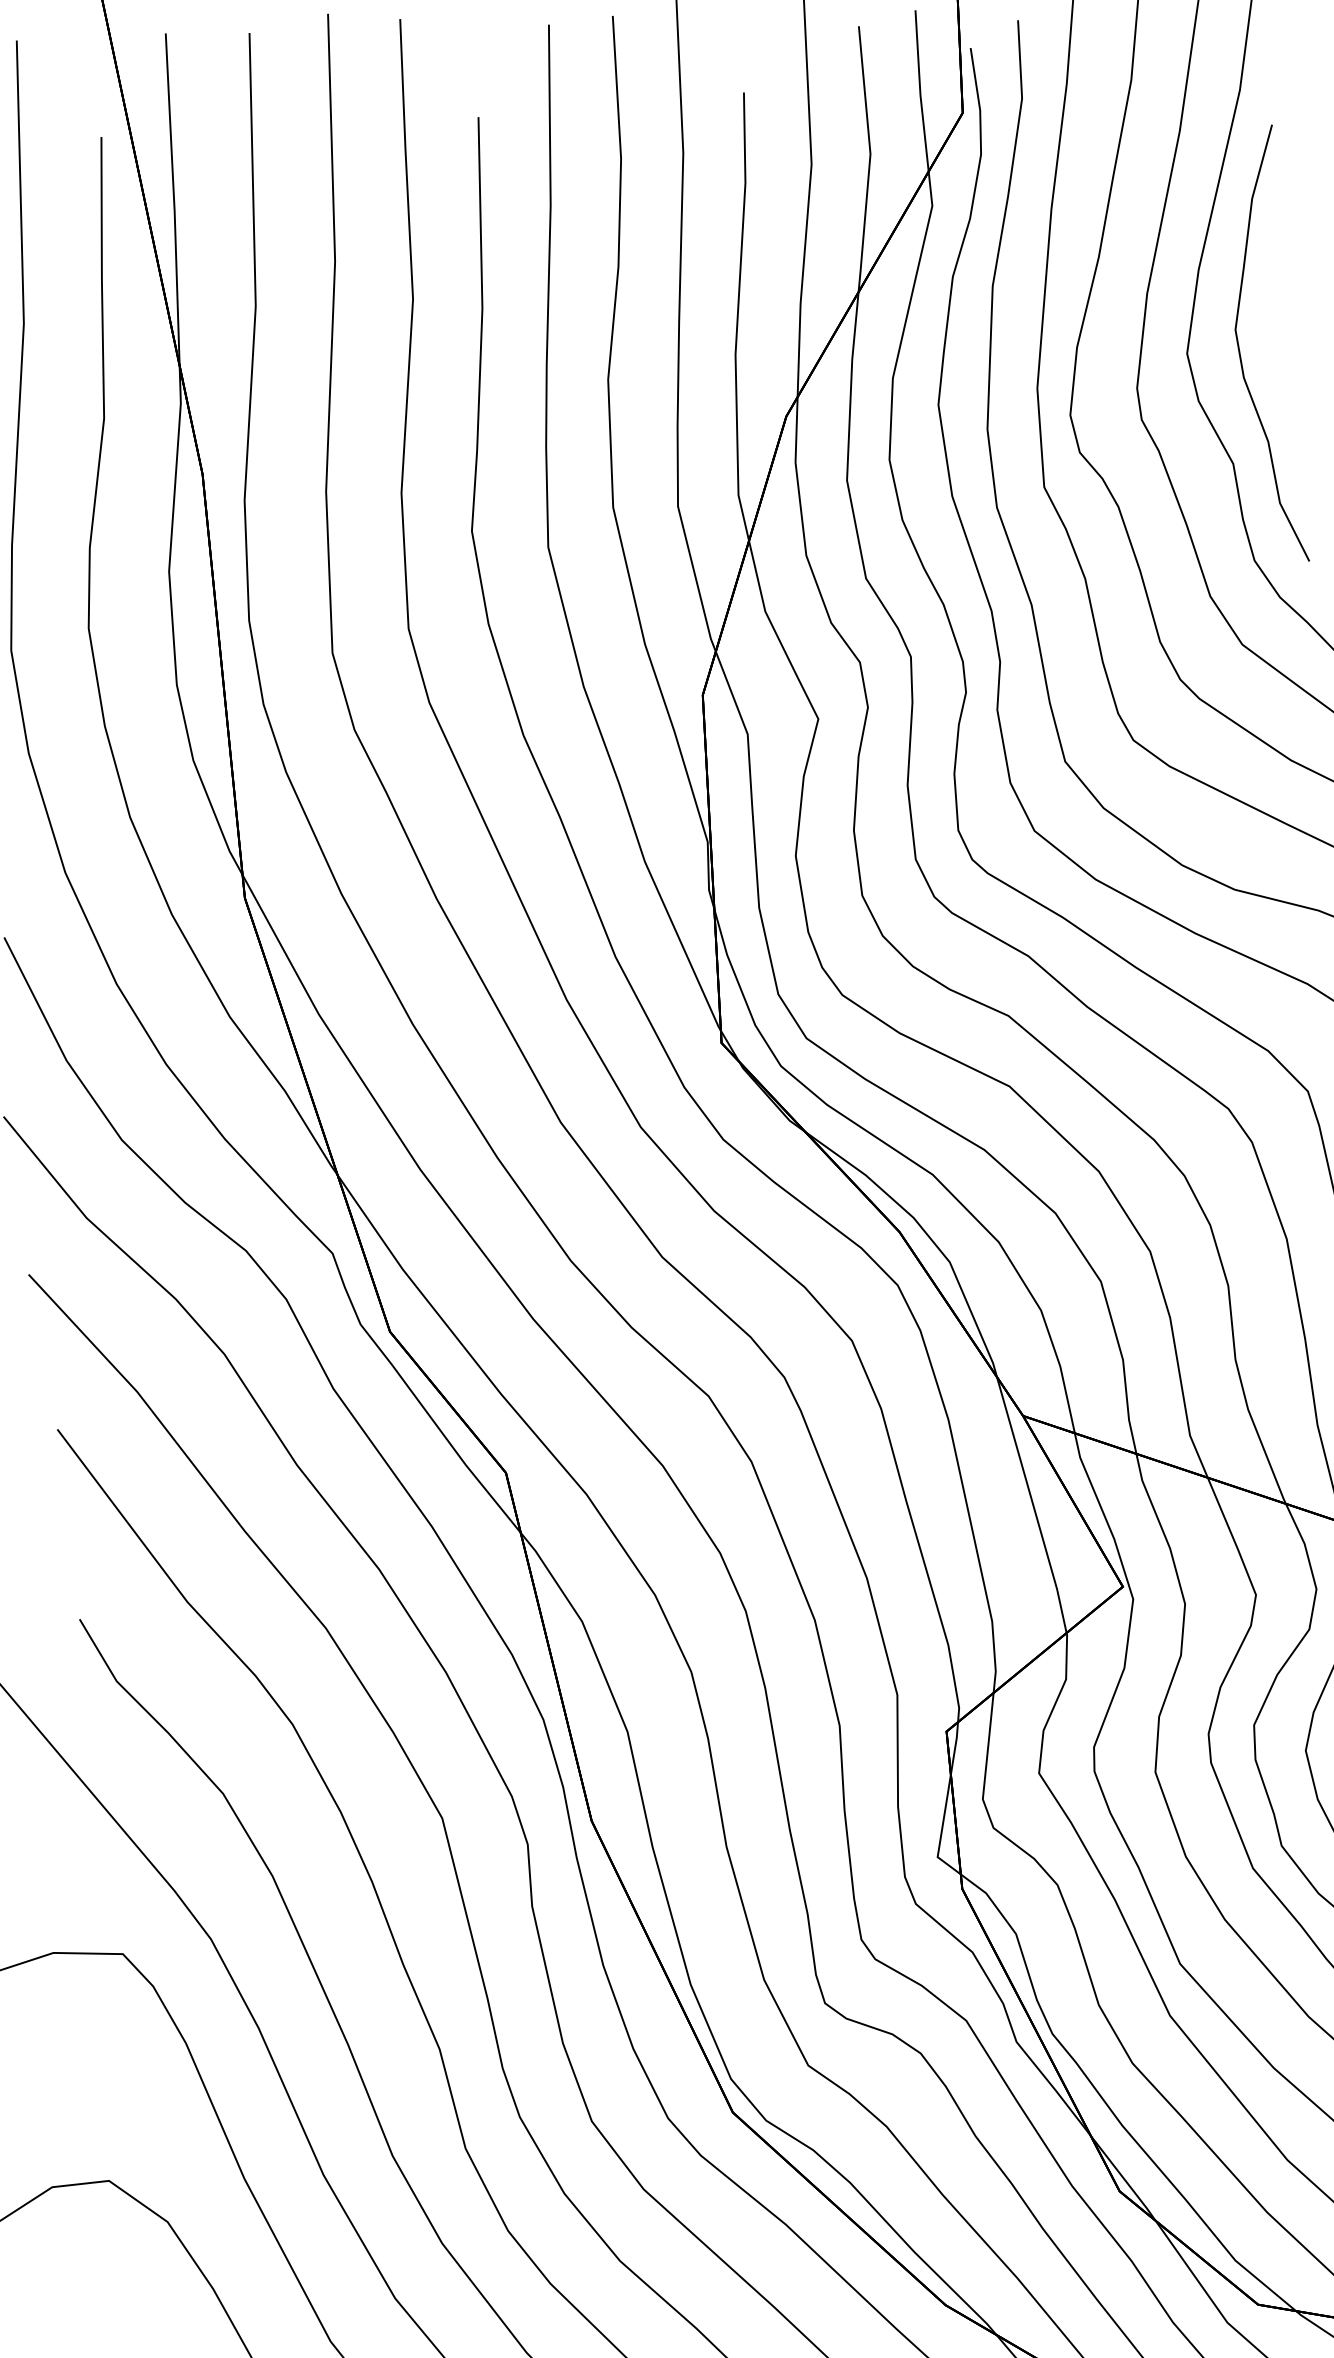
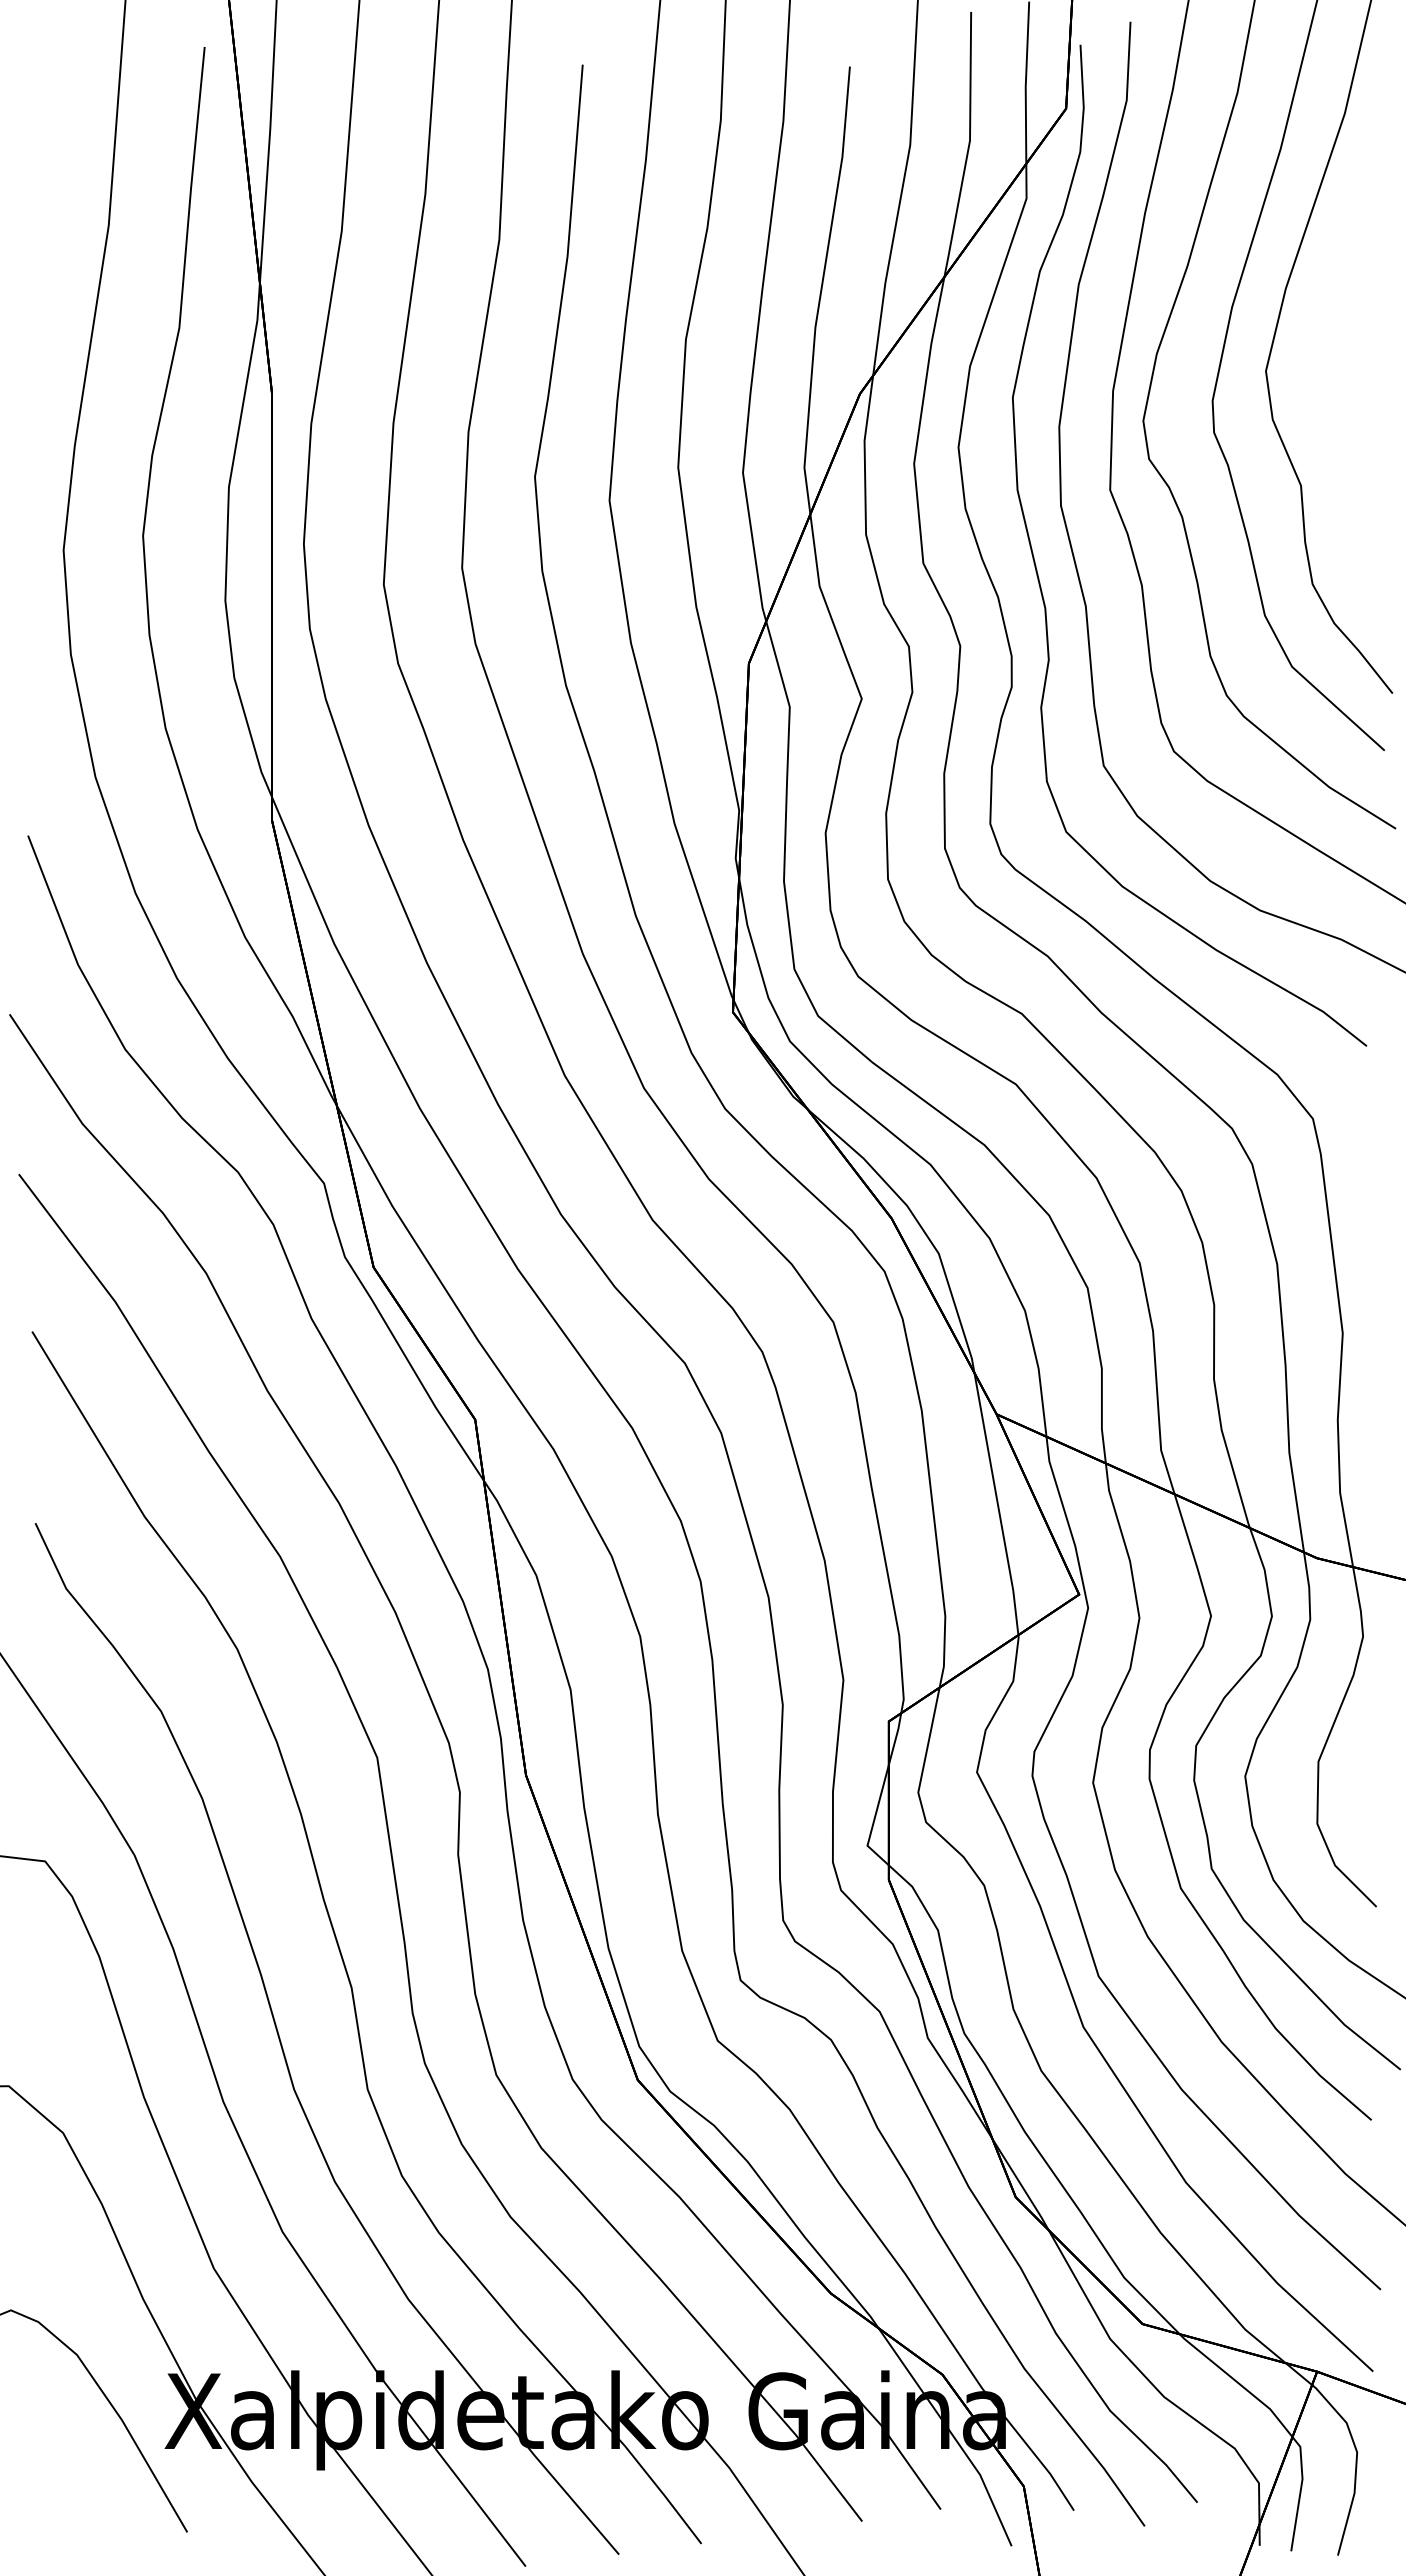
part: (1240, 351) -> (1319, 374), removed

